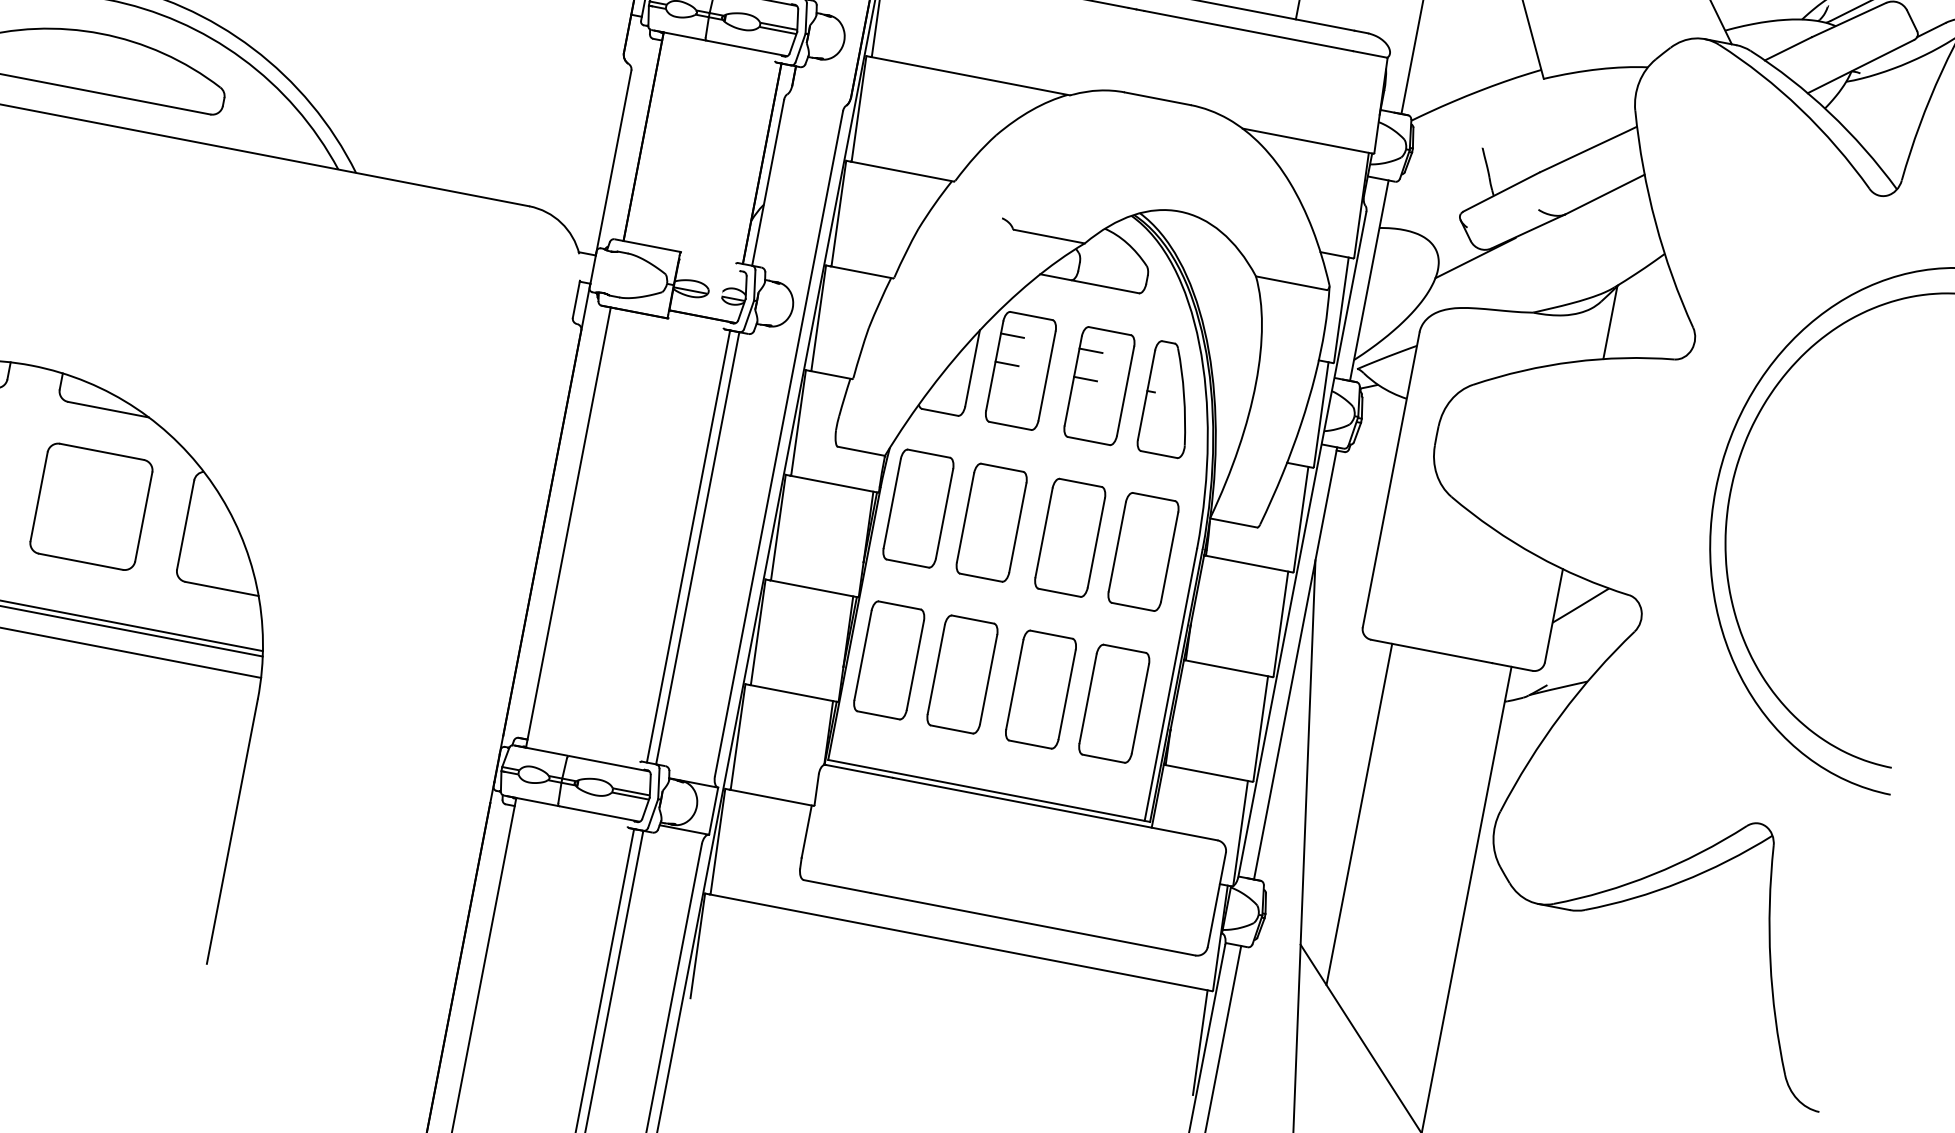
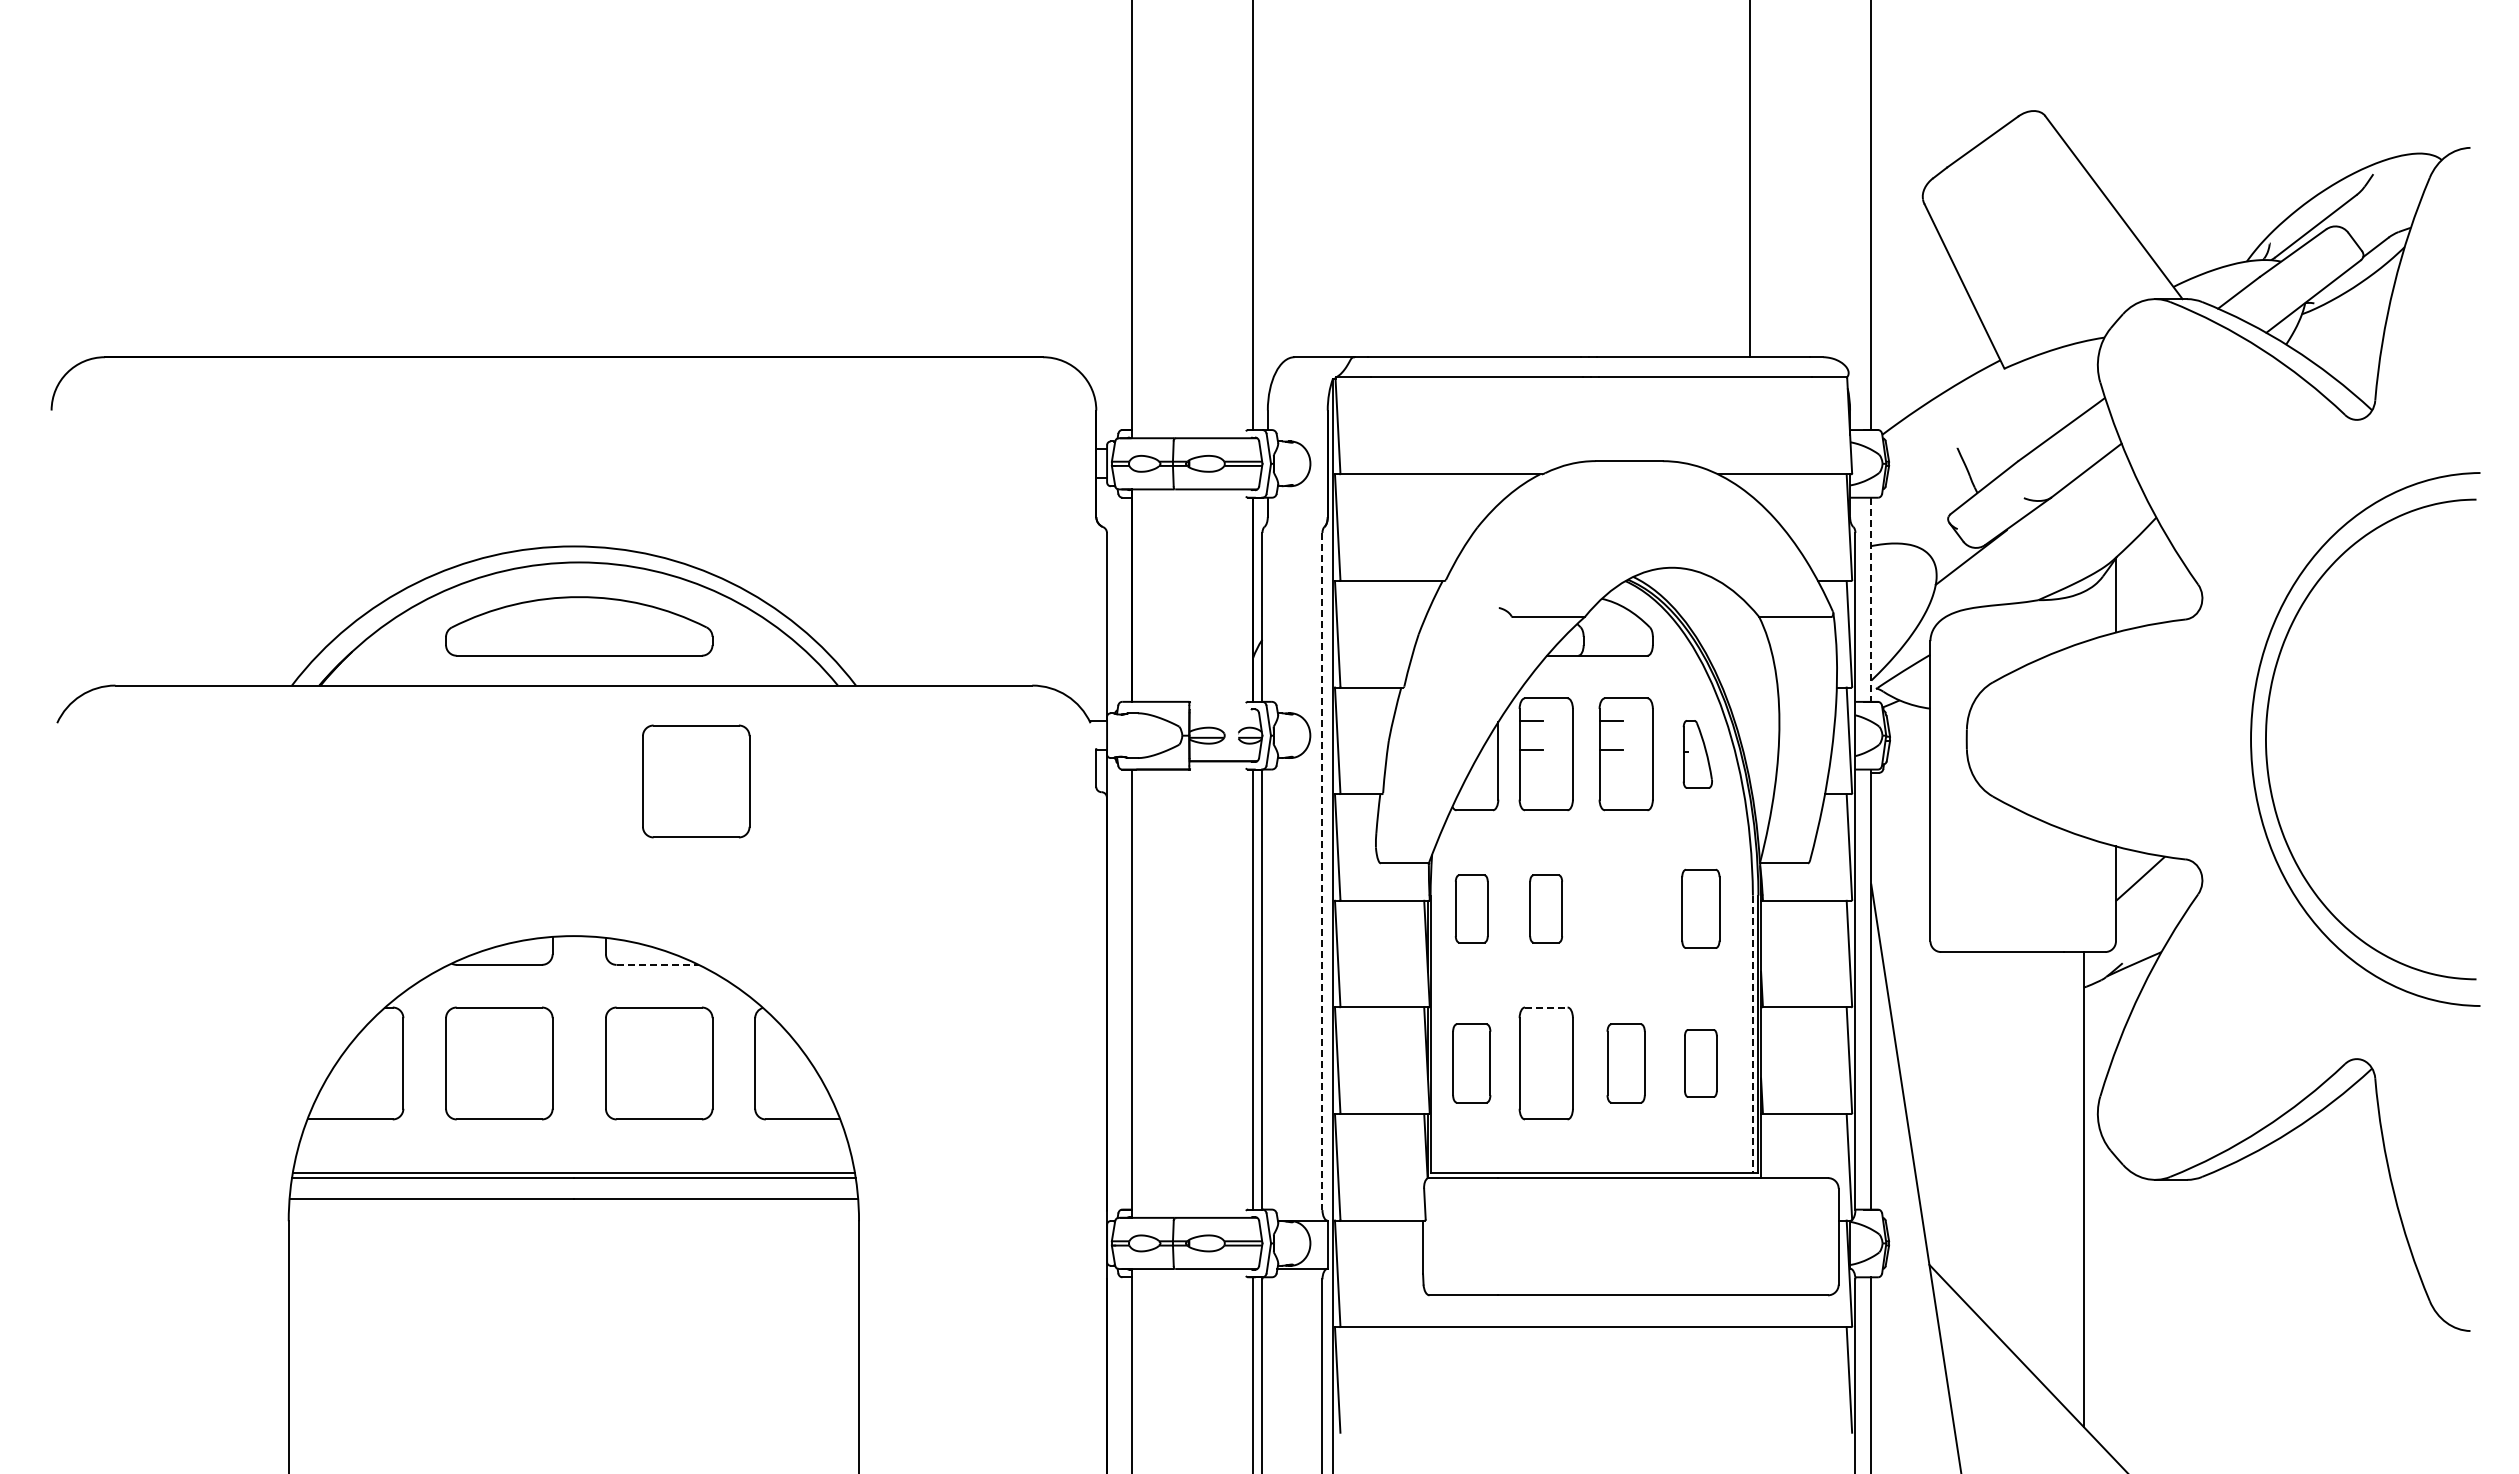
part: (181, 236) -> (696, 781), added
line: (1369, 281) -> (1871, 600), solid -> dashed
part: (1169, 399) -> (1697, 754), size x0.6
line: (109, 409) -> (658, 964), solid -> dashed
line: (779, 443) -> (1322, 871), solid -> dashed
part: (918, 508) -> (1471, 908), size x0.6
part: (991, 522) -> (1545, 908), size x0.6
part: (1069, 537) -> (1625, 908), removed
part: (1143, 551) -> (1700, 908), size x0.7
line: (973, 619) -> (1546, 1007), solid -> dashed
part: (889, 660) -> (1471, 1063), size x0.7
line: (1170, 685) -> (1752, 1034), solid -> dashed
part: (1040, 689) -> (1625, 1063), size x0.7
part: (1113, 703) -> (1700, 1063), size x0.6
line: (1359, 814) -> (1962, 1125), removed

